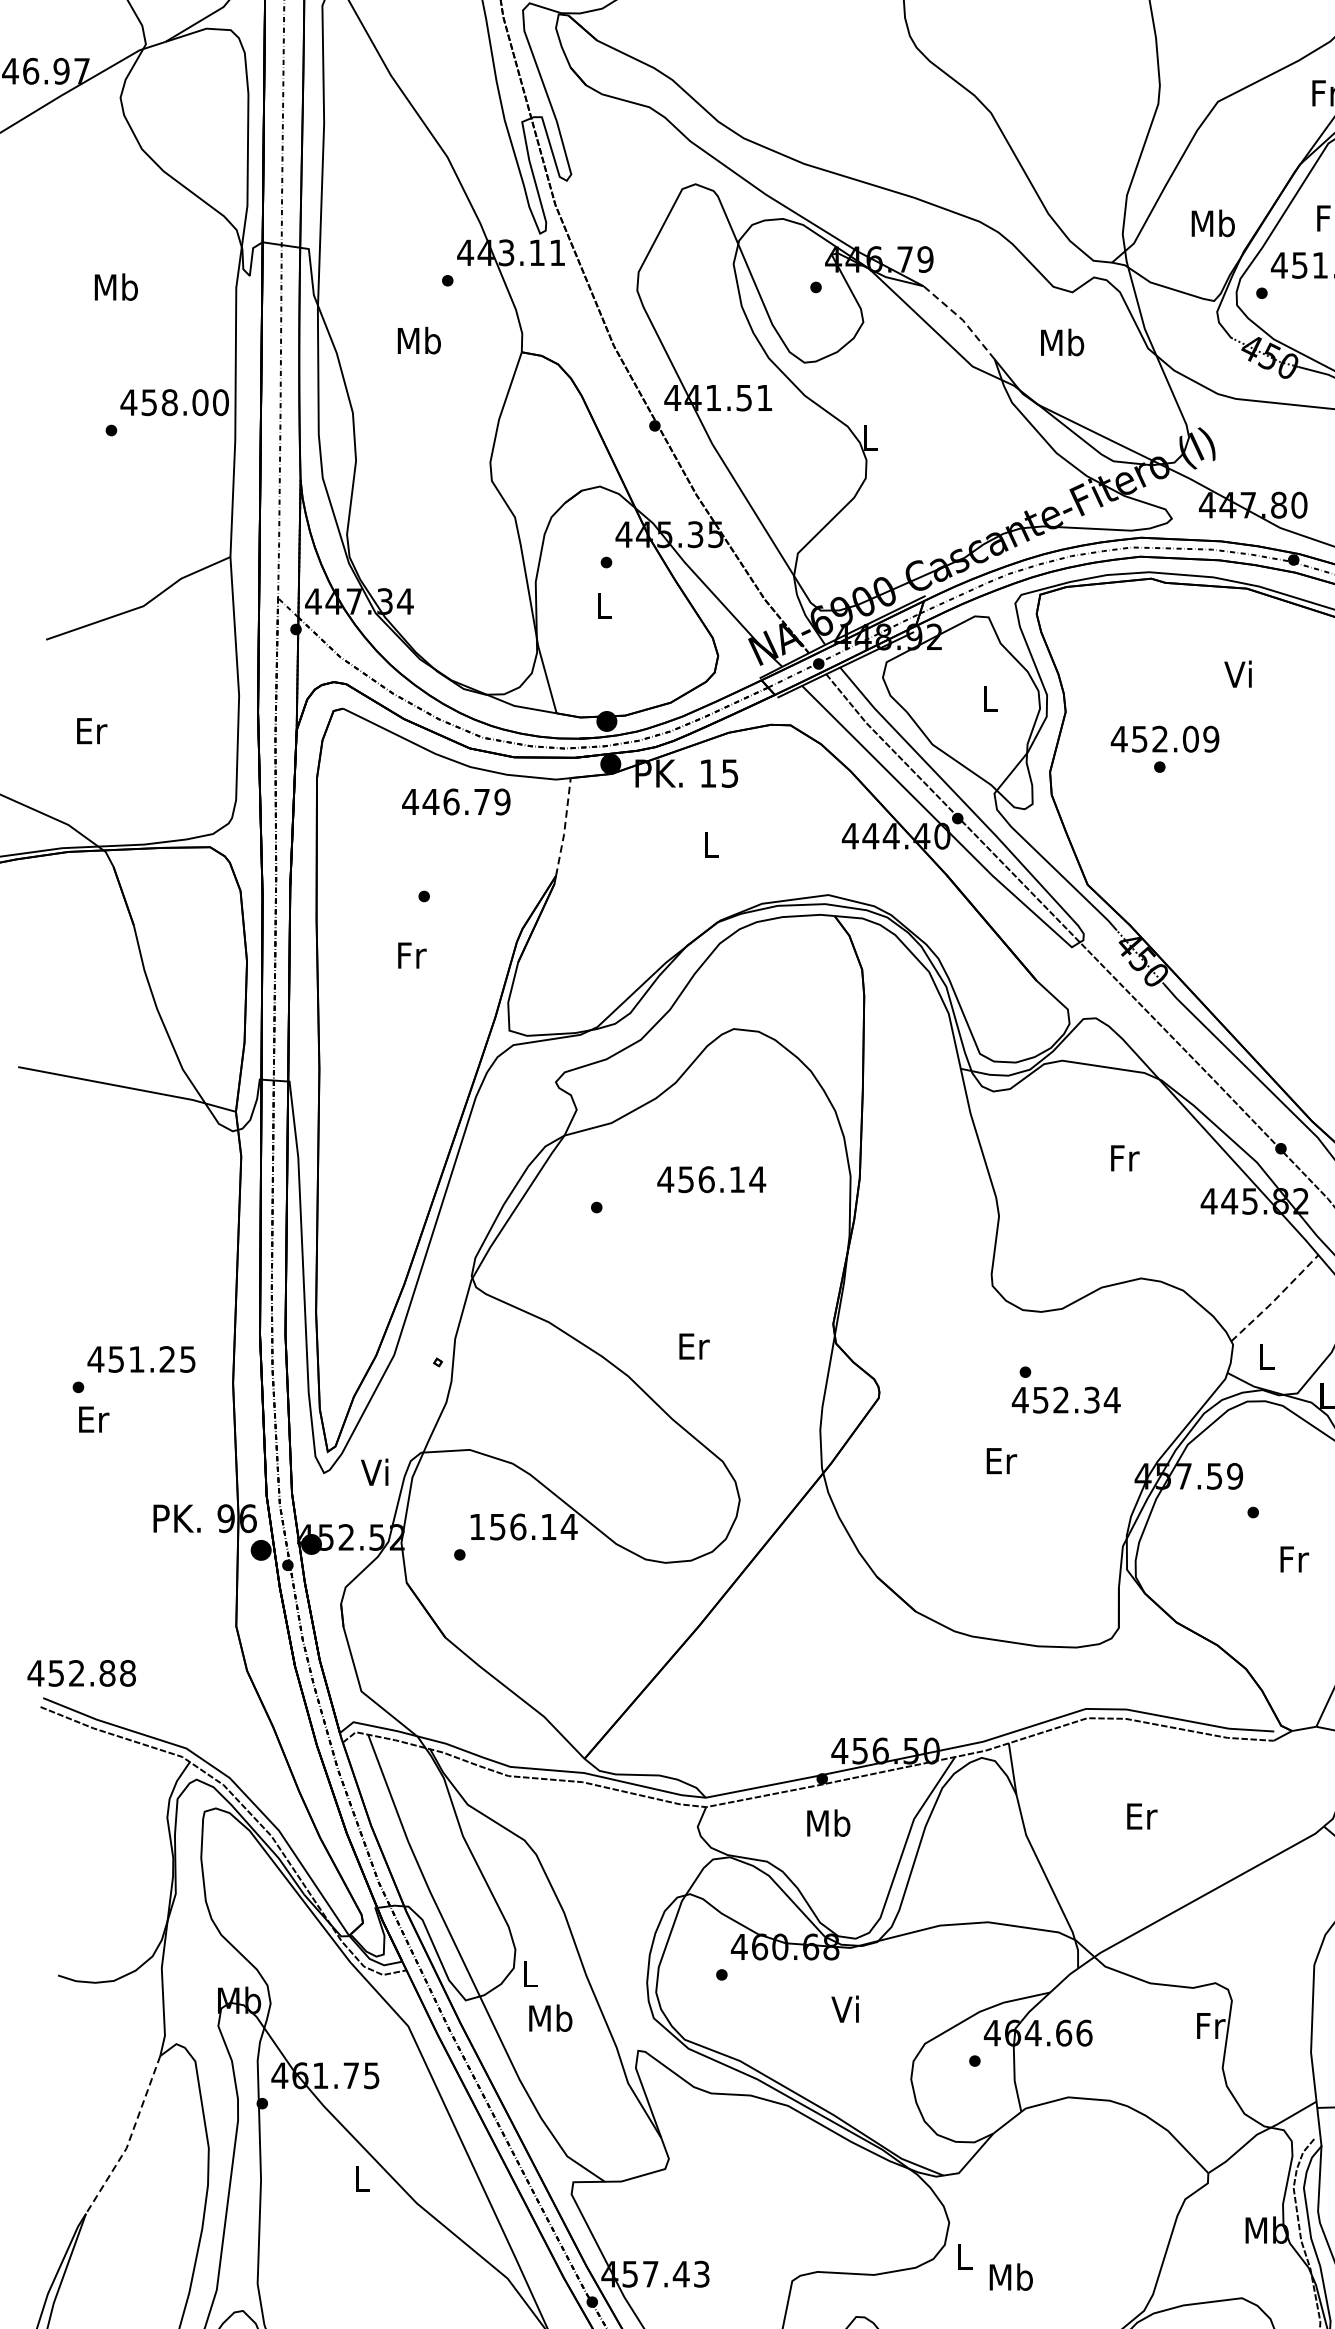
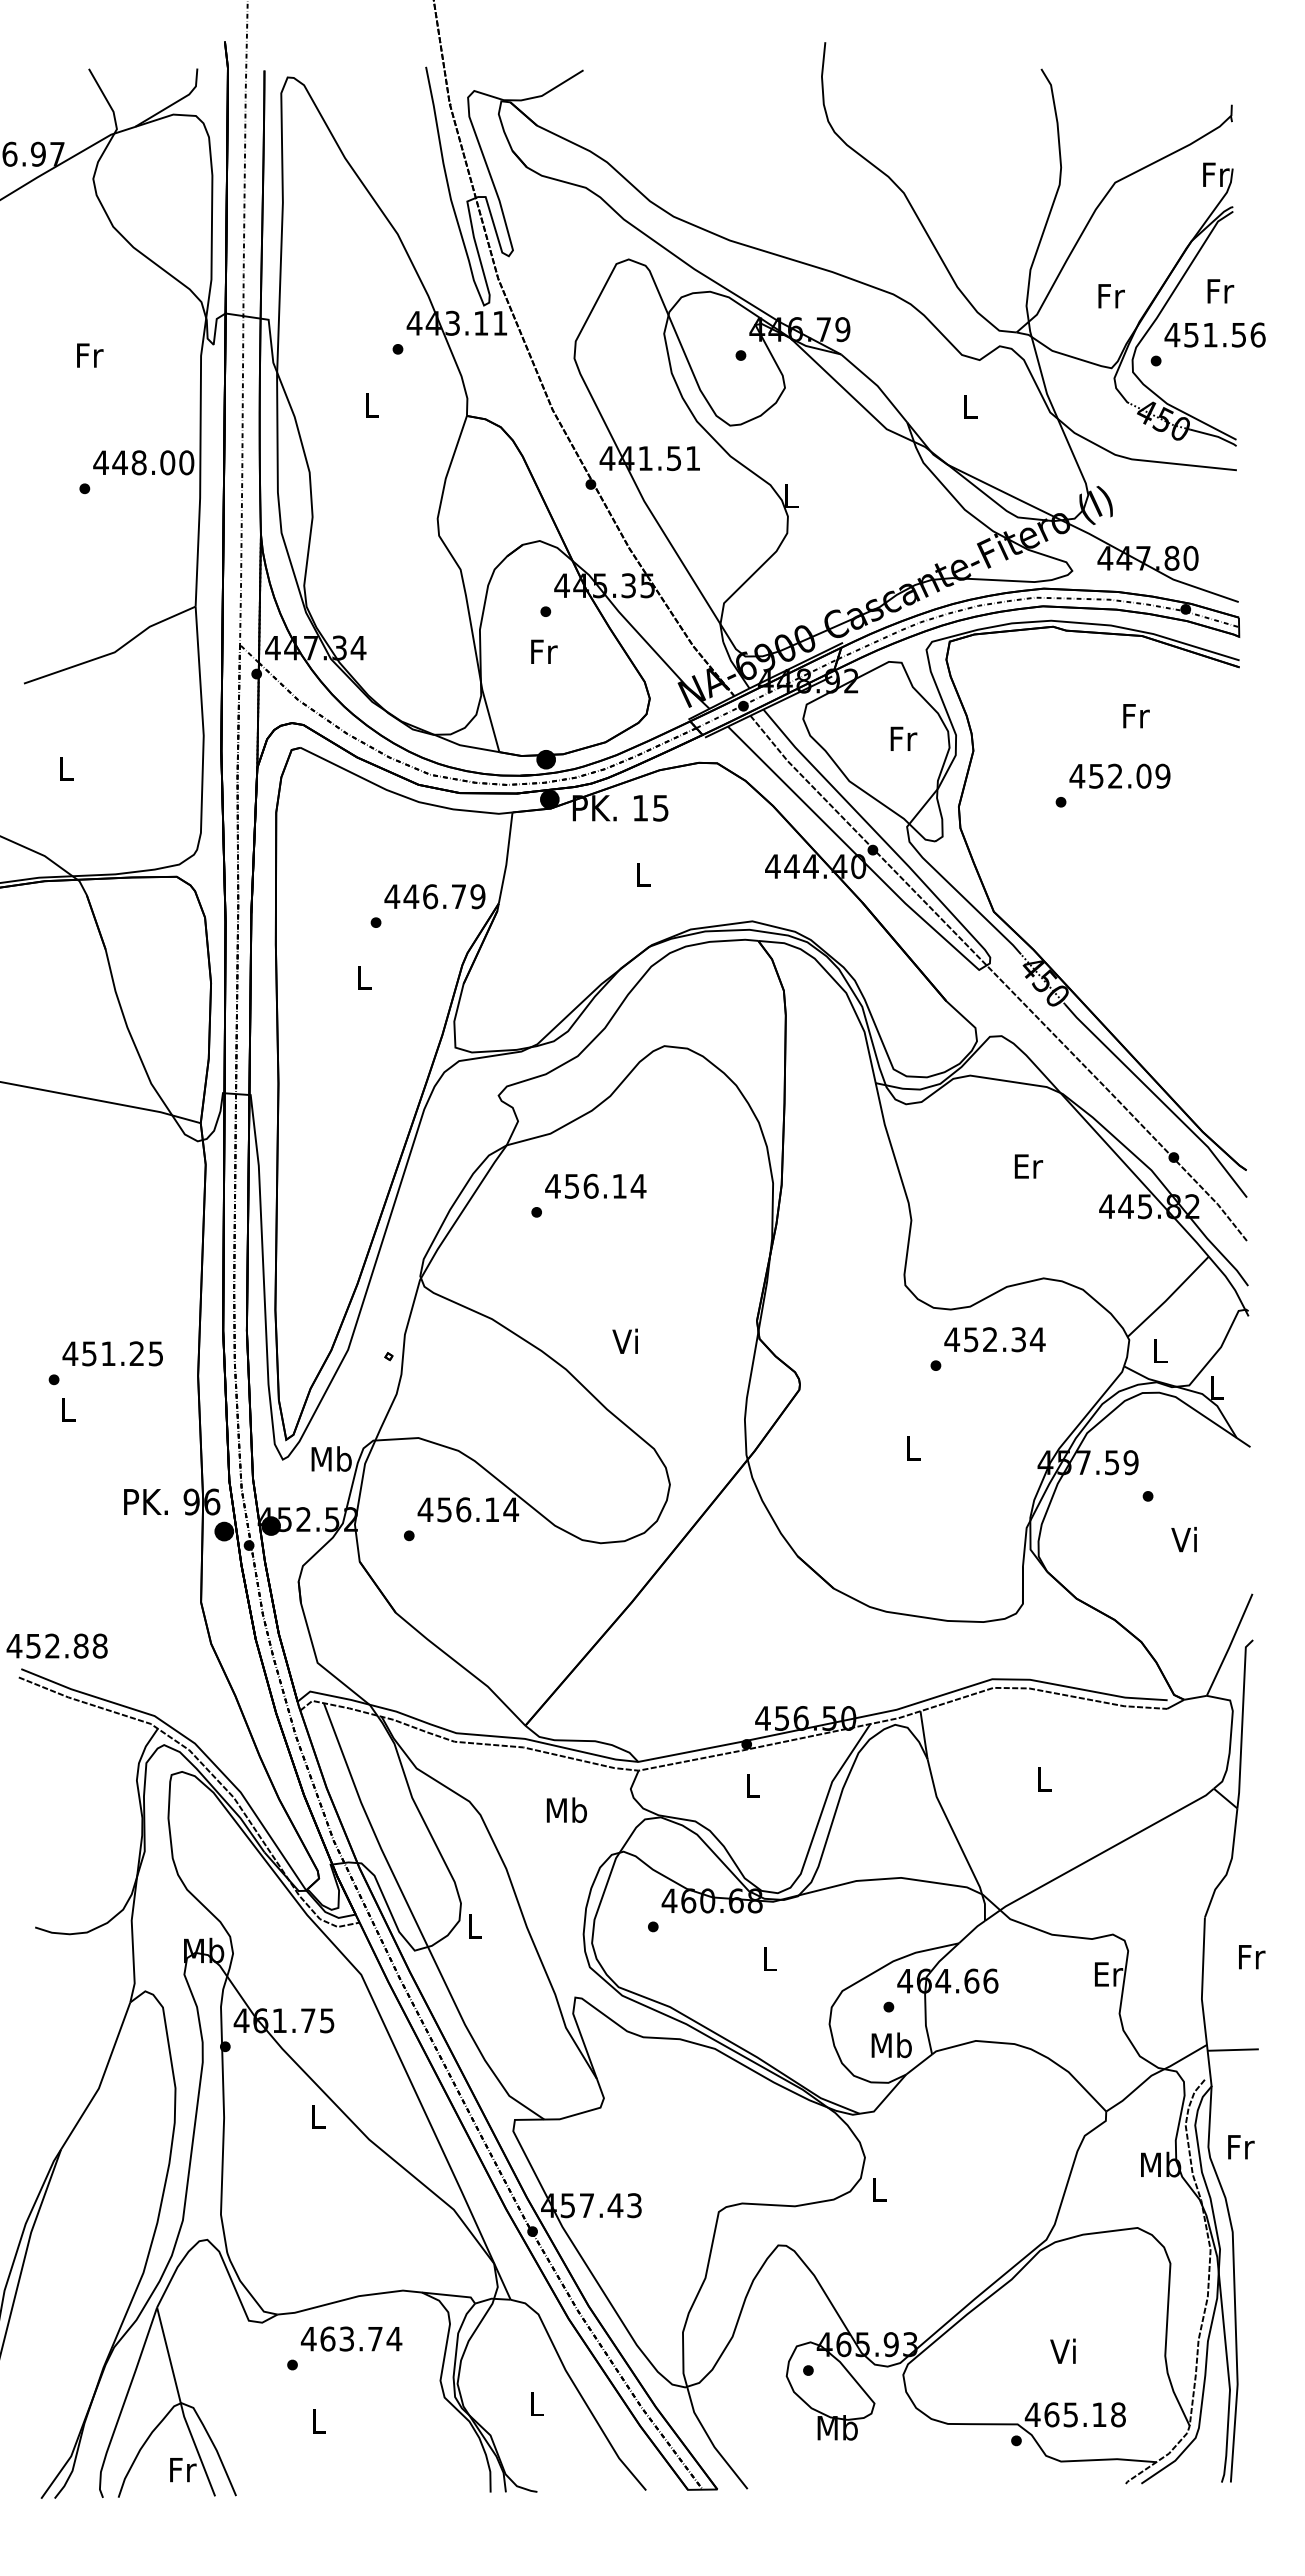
text: (1212, 222) -> (1110, 295), Mb -> Fr
text: (116, 287) -> (89, 355), Mb -> Fr
line: (962, 320) -> (877, 386), dashed -> solid
text: (419, 340) -> (371, 404), Mb -> L
text: (1062, 342) -> (970, 406), Mb -> L
text: (148, 402) -> (119, 462), 458.00 -> 448.00
text: (605, 605) -> (544, 651), L -> Fr
text: (1239, 673) -> (1135, 715), Vi -> Fr
text: (990, 698) -> (903, 738), L -> Fr
text: (91, 730) -> (66, 768), Er -> L
text: (1164, 738) -> (1119, 775), moved
text: (455, 801) -> (434, 896), moved
line: (565, 828) -> (507, 859), dashed -> solid
text: (411, 955) -> (364, 977), Fr -> L
text: (1124, 1158) -> (1028, 1166), Fr -> Er
text: (711, 1178) -> (595, 1185), moved
line: (1275, 1298) -> (1168, 1297), dashed -> solid
text: (693, 1345) -> (626, 1340), Er -> Vi
text: (1065, 1399) -> (994, 1339), moved
text: (93, 1419) -> (68, 1409), Er -> L
text: (1002, 1461) -> (914, 1448), Er -> L
text: (376, 1471) -> (331, 1458), Vi -> Mb
text: (477, 1526) -> (425, 1509), 156.14 -> 456.14
text: (1293, 1558) -> (1185, 1539), Fr -> Vi
text: (1142, 1816) -> (1044, 1779), Er -> L
text: (828, 1823) -> (752, 1785), Mb -> L
text: (844, 2008) -> (767, 1958), Vi -> L
text: (550, 2017) -> (566, 1809), moved
text: (1211, 2026) -> (1109, 1974), Fr -> Er
line: (129, 2139) -> (101, 2080), dashed -> solid
text: (1011, 2277) -> (891, 2045), moved

